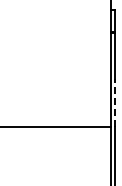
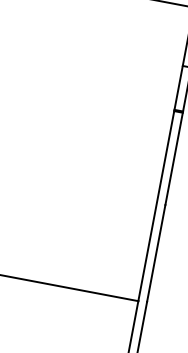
line: (115, 102) -> (156, 252), dashed -> solid

